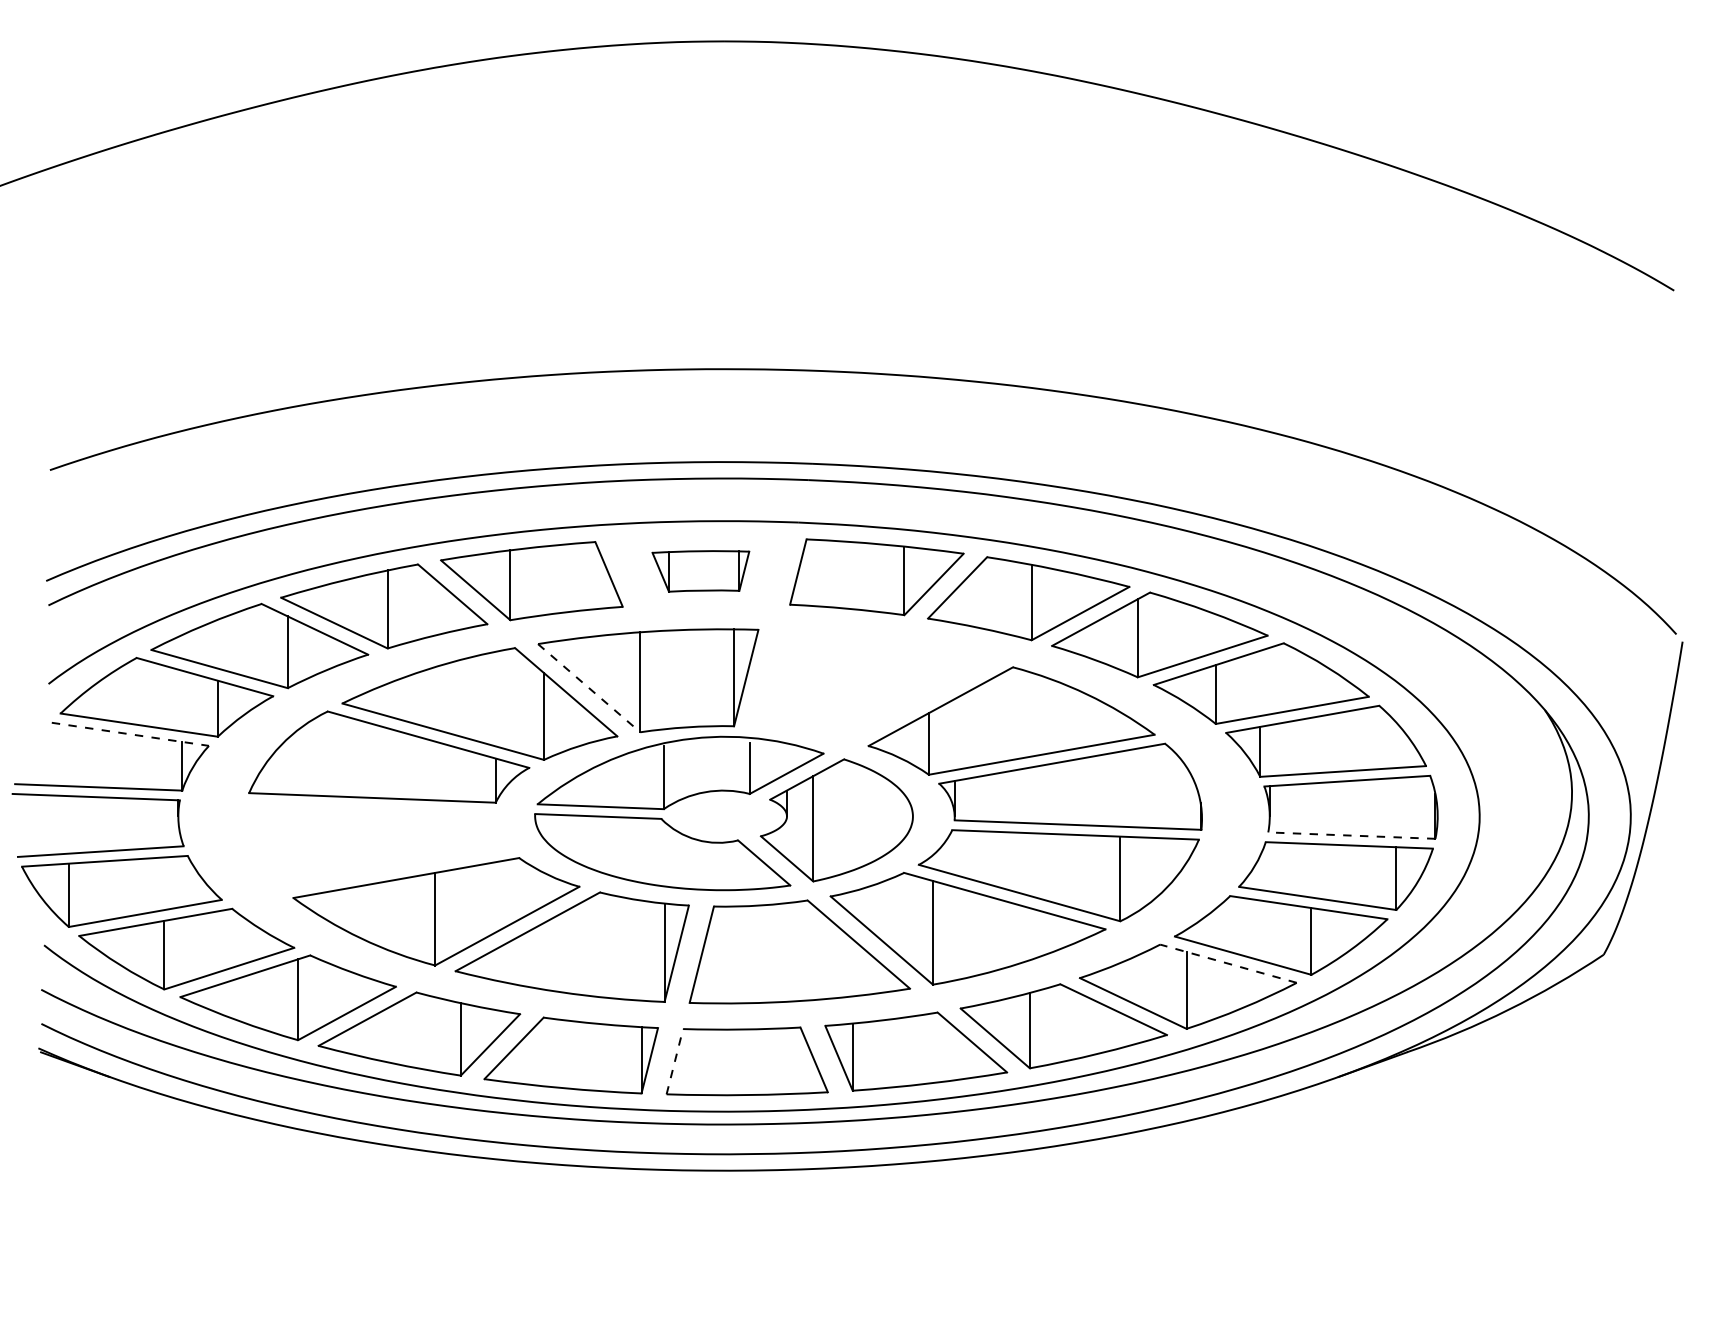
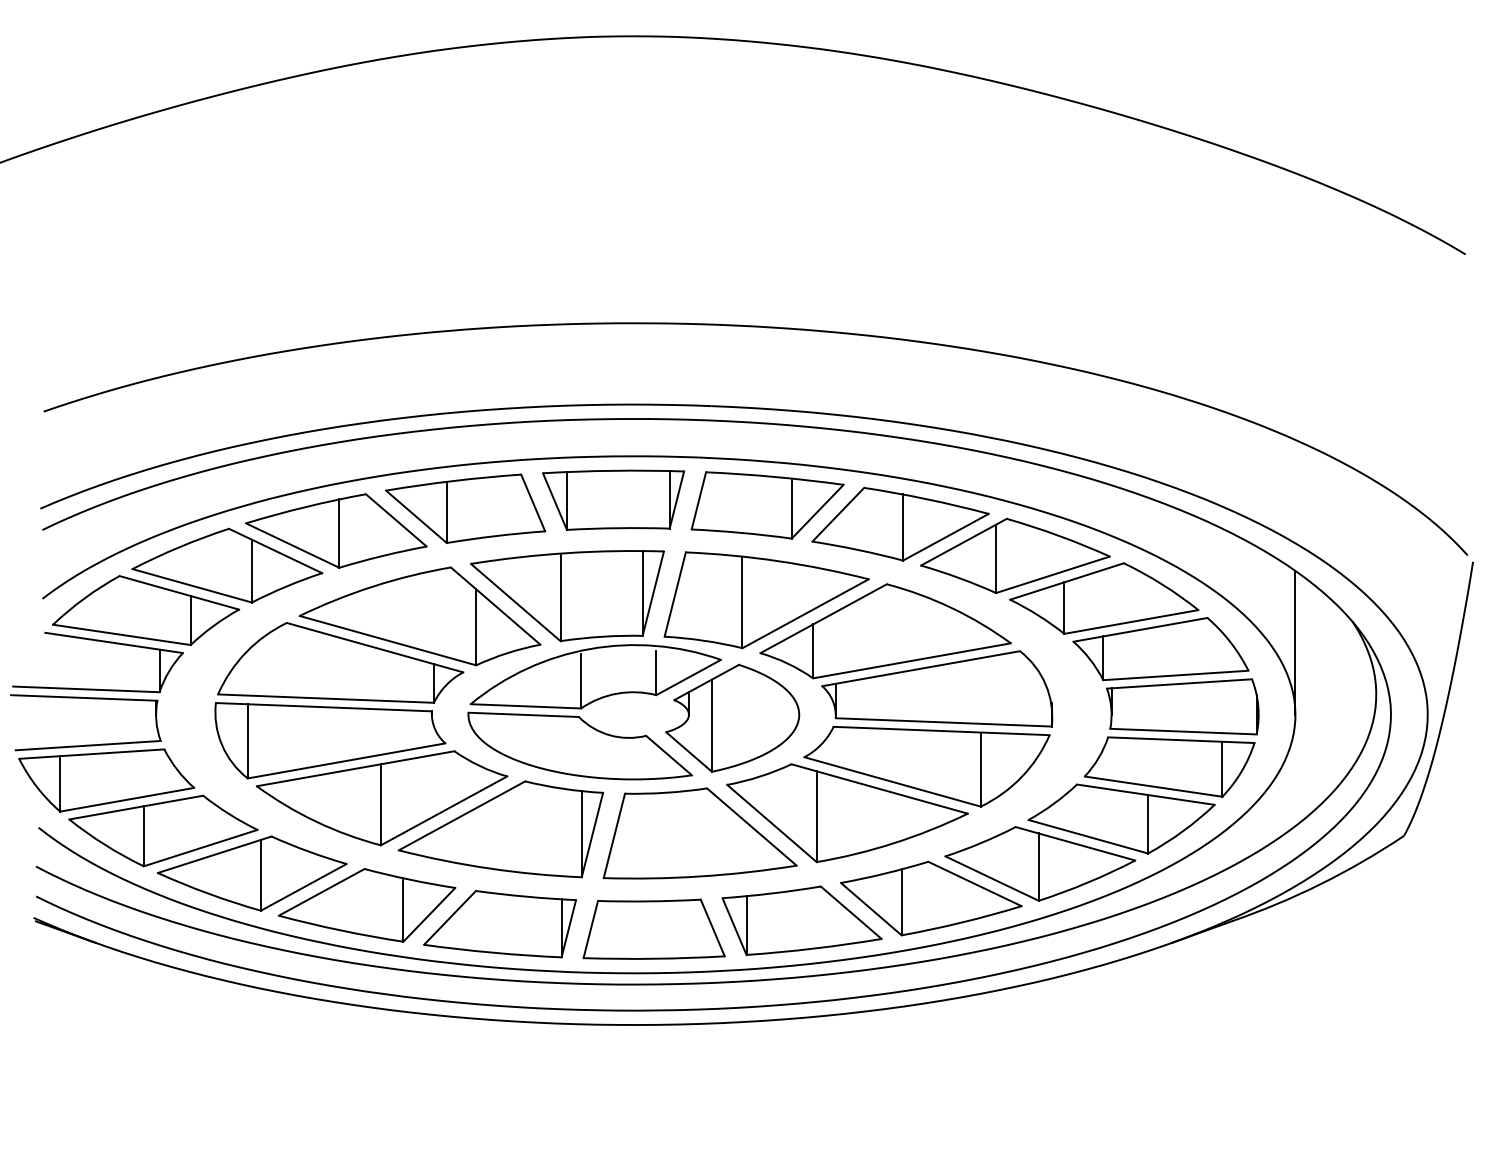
part: (700, 571) -> (613, 500), size x1.67
part: (875, 685) -> (766, 600), added
line: (589, 688) -> (516, 602), dashed -> solid
line: (130, 734) -> (114, 643), dashed -> solid
line: (1479, 734) -> (1295, 643), added
line: (1351, 835) -> (1183, 731), dashed -> solid
part: (377, 846) -> (330, 741), added
line: (1228, 963) -> (1075, 843), dashed -> solid
line: (674, 1061) -> (590, 929), dashed -> solid

